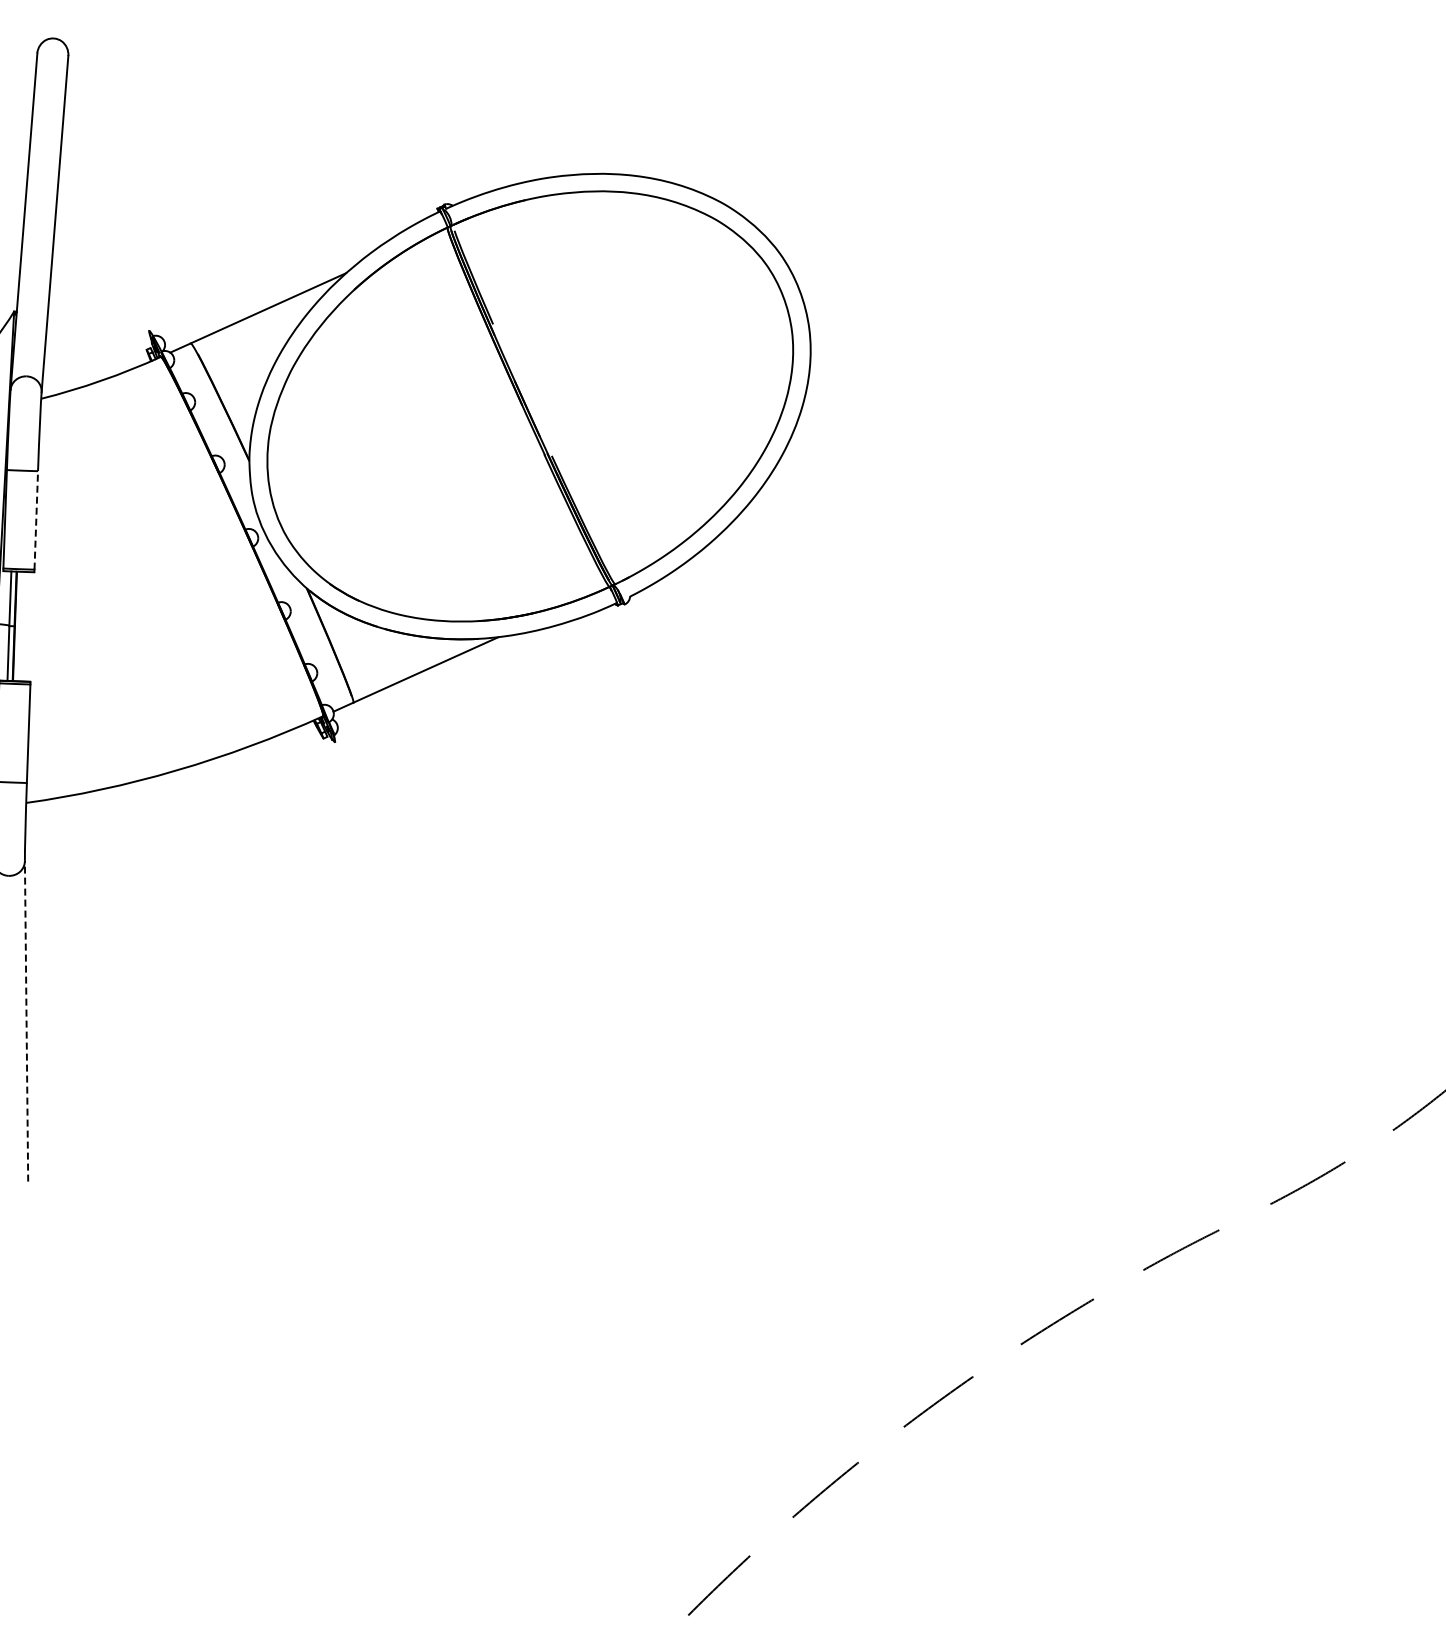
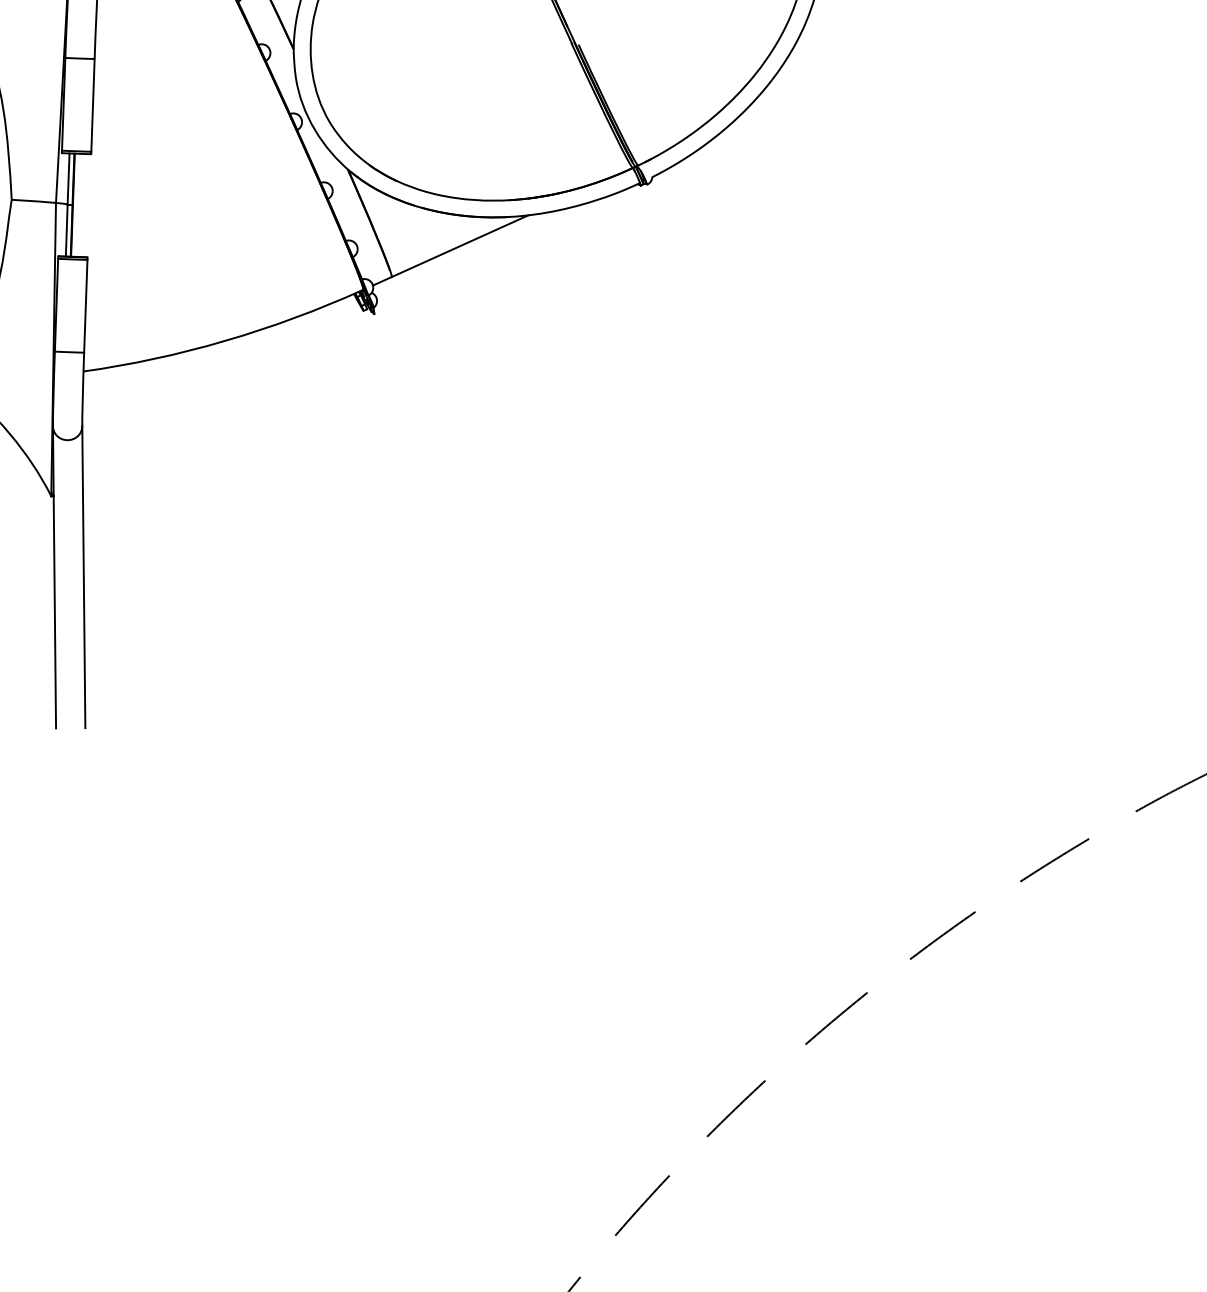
line: (36, 519) -> (93, 104), dashed -> solid
line: (26, 1020) -> (83, 576), dashed -> solid

